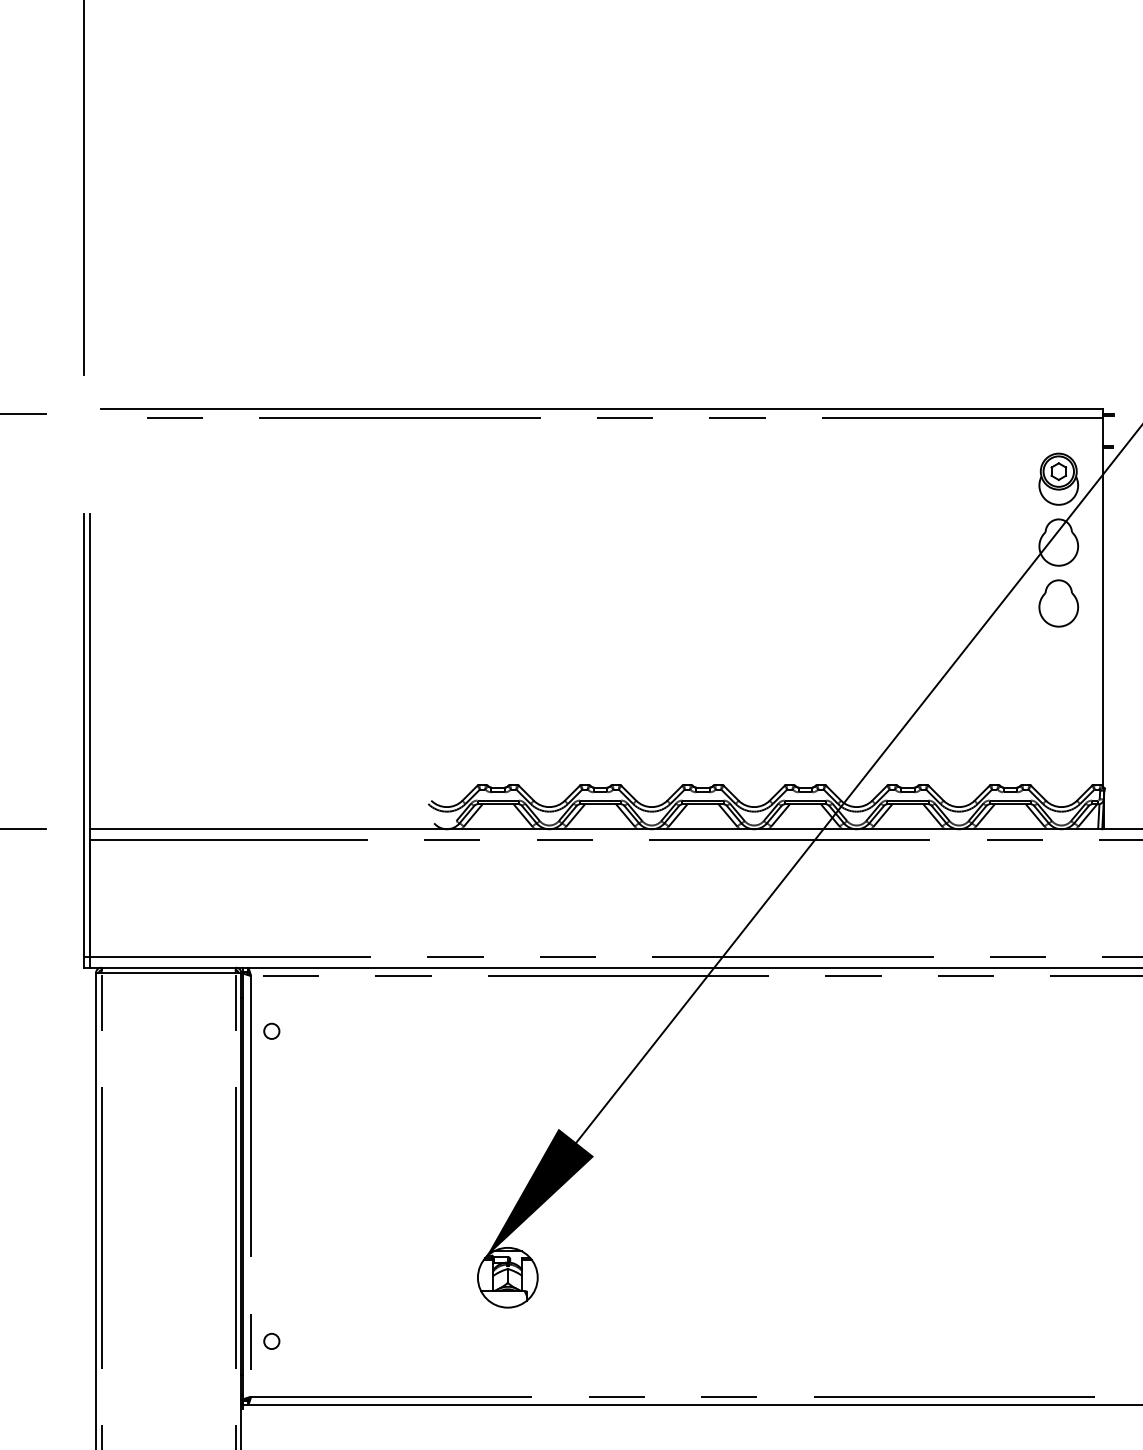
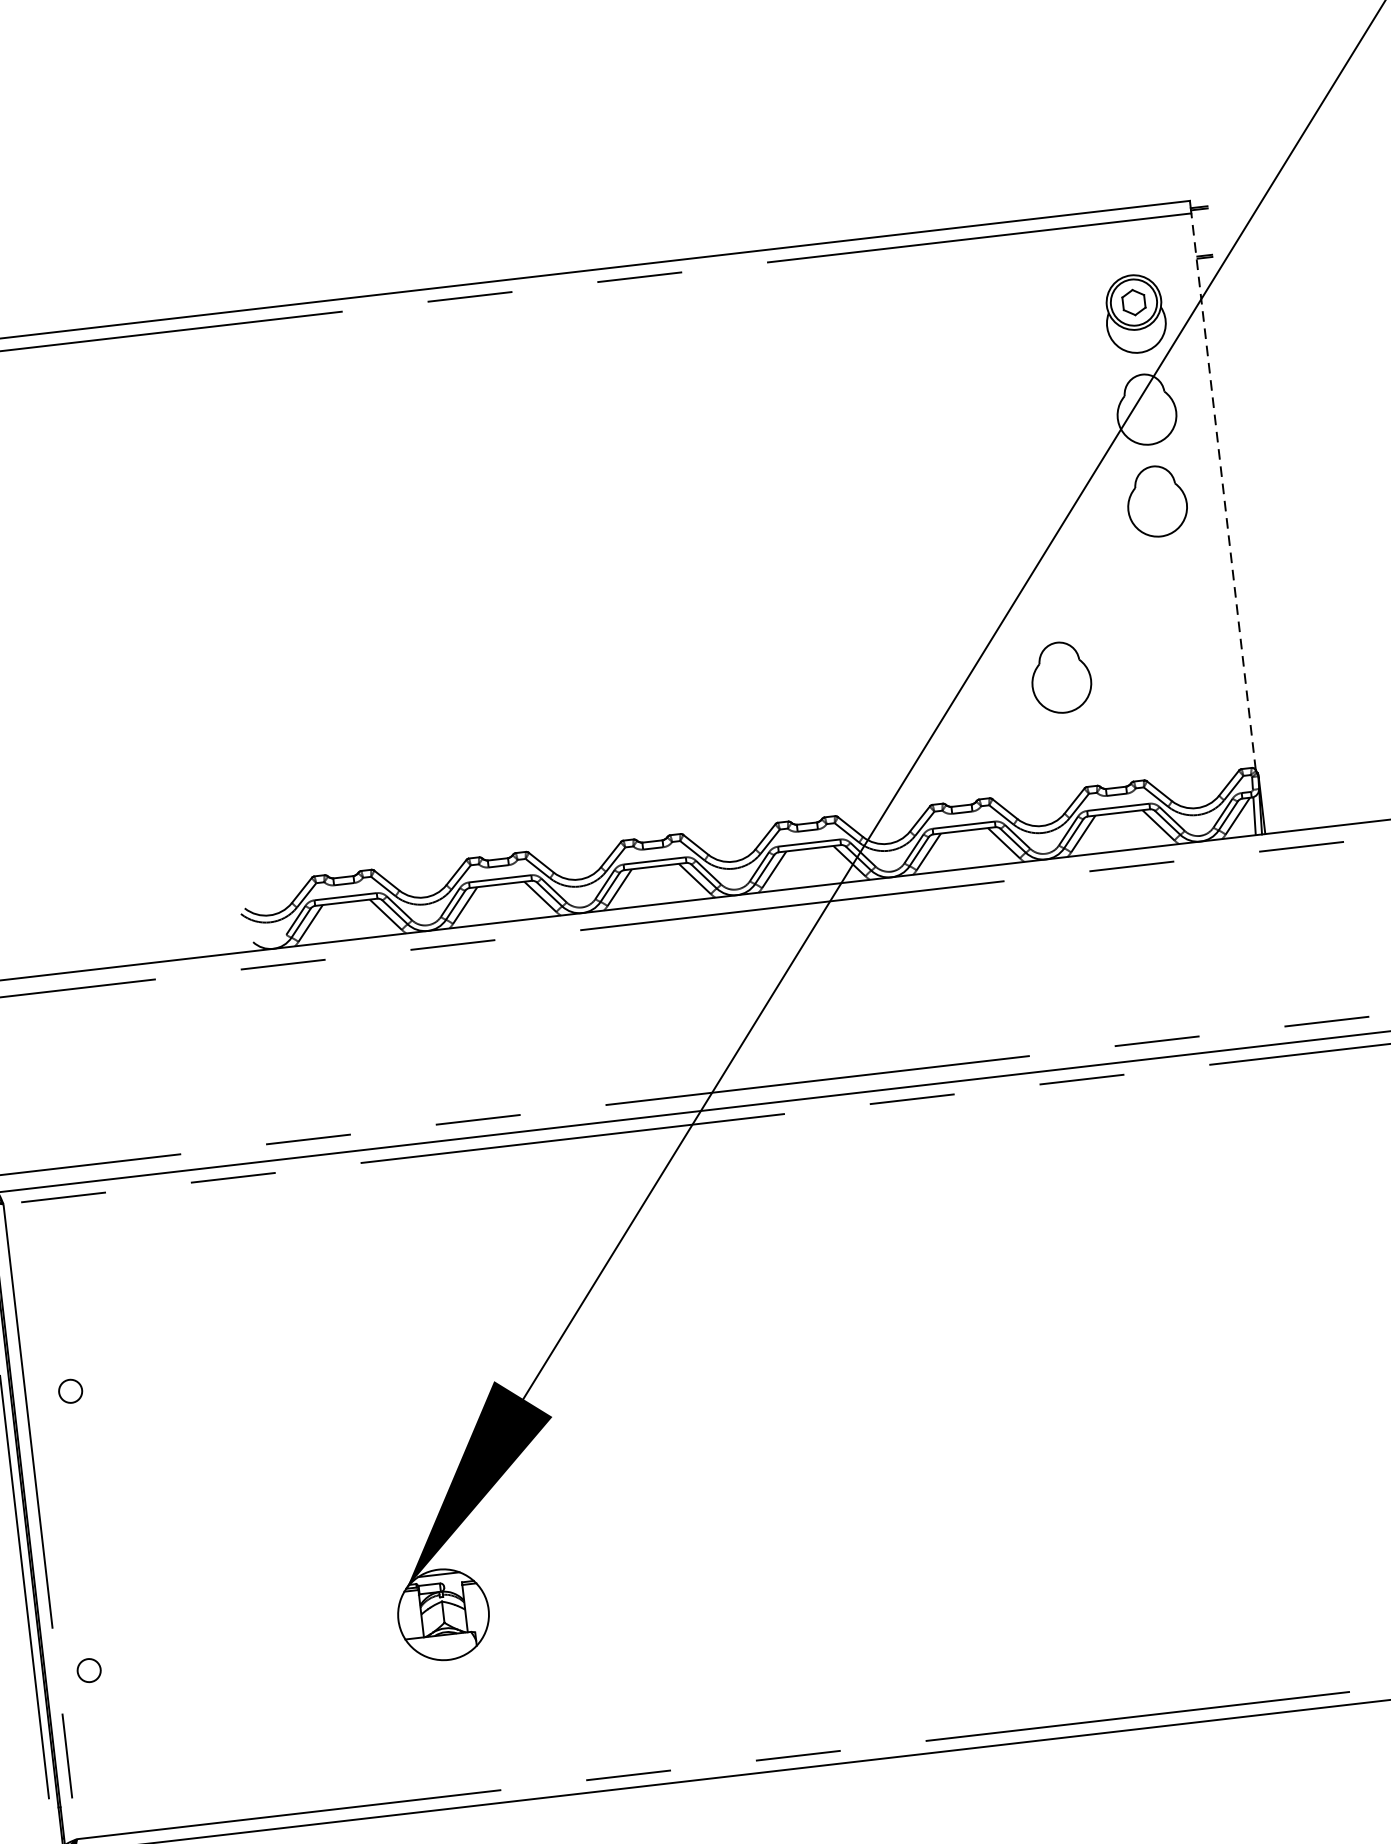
line: (1103, 601) -> (1224, 490), solid -> dashed
part: (982, 711) -> (1060, 677), added
circle: (271, 1030) -> (70, 1390), moved
circle: (271, 1341) -> (88, 1670), moved

